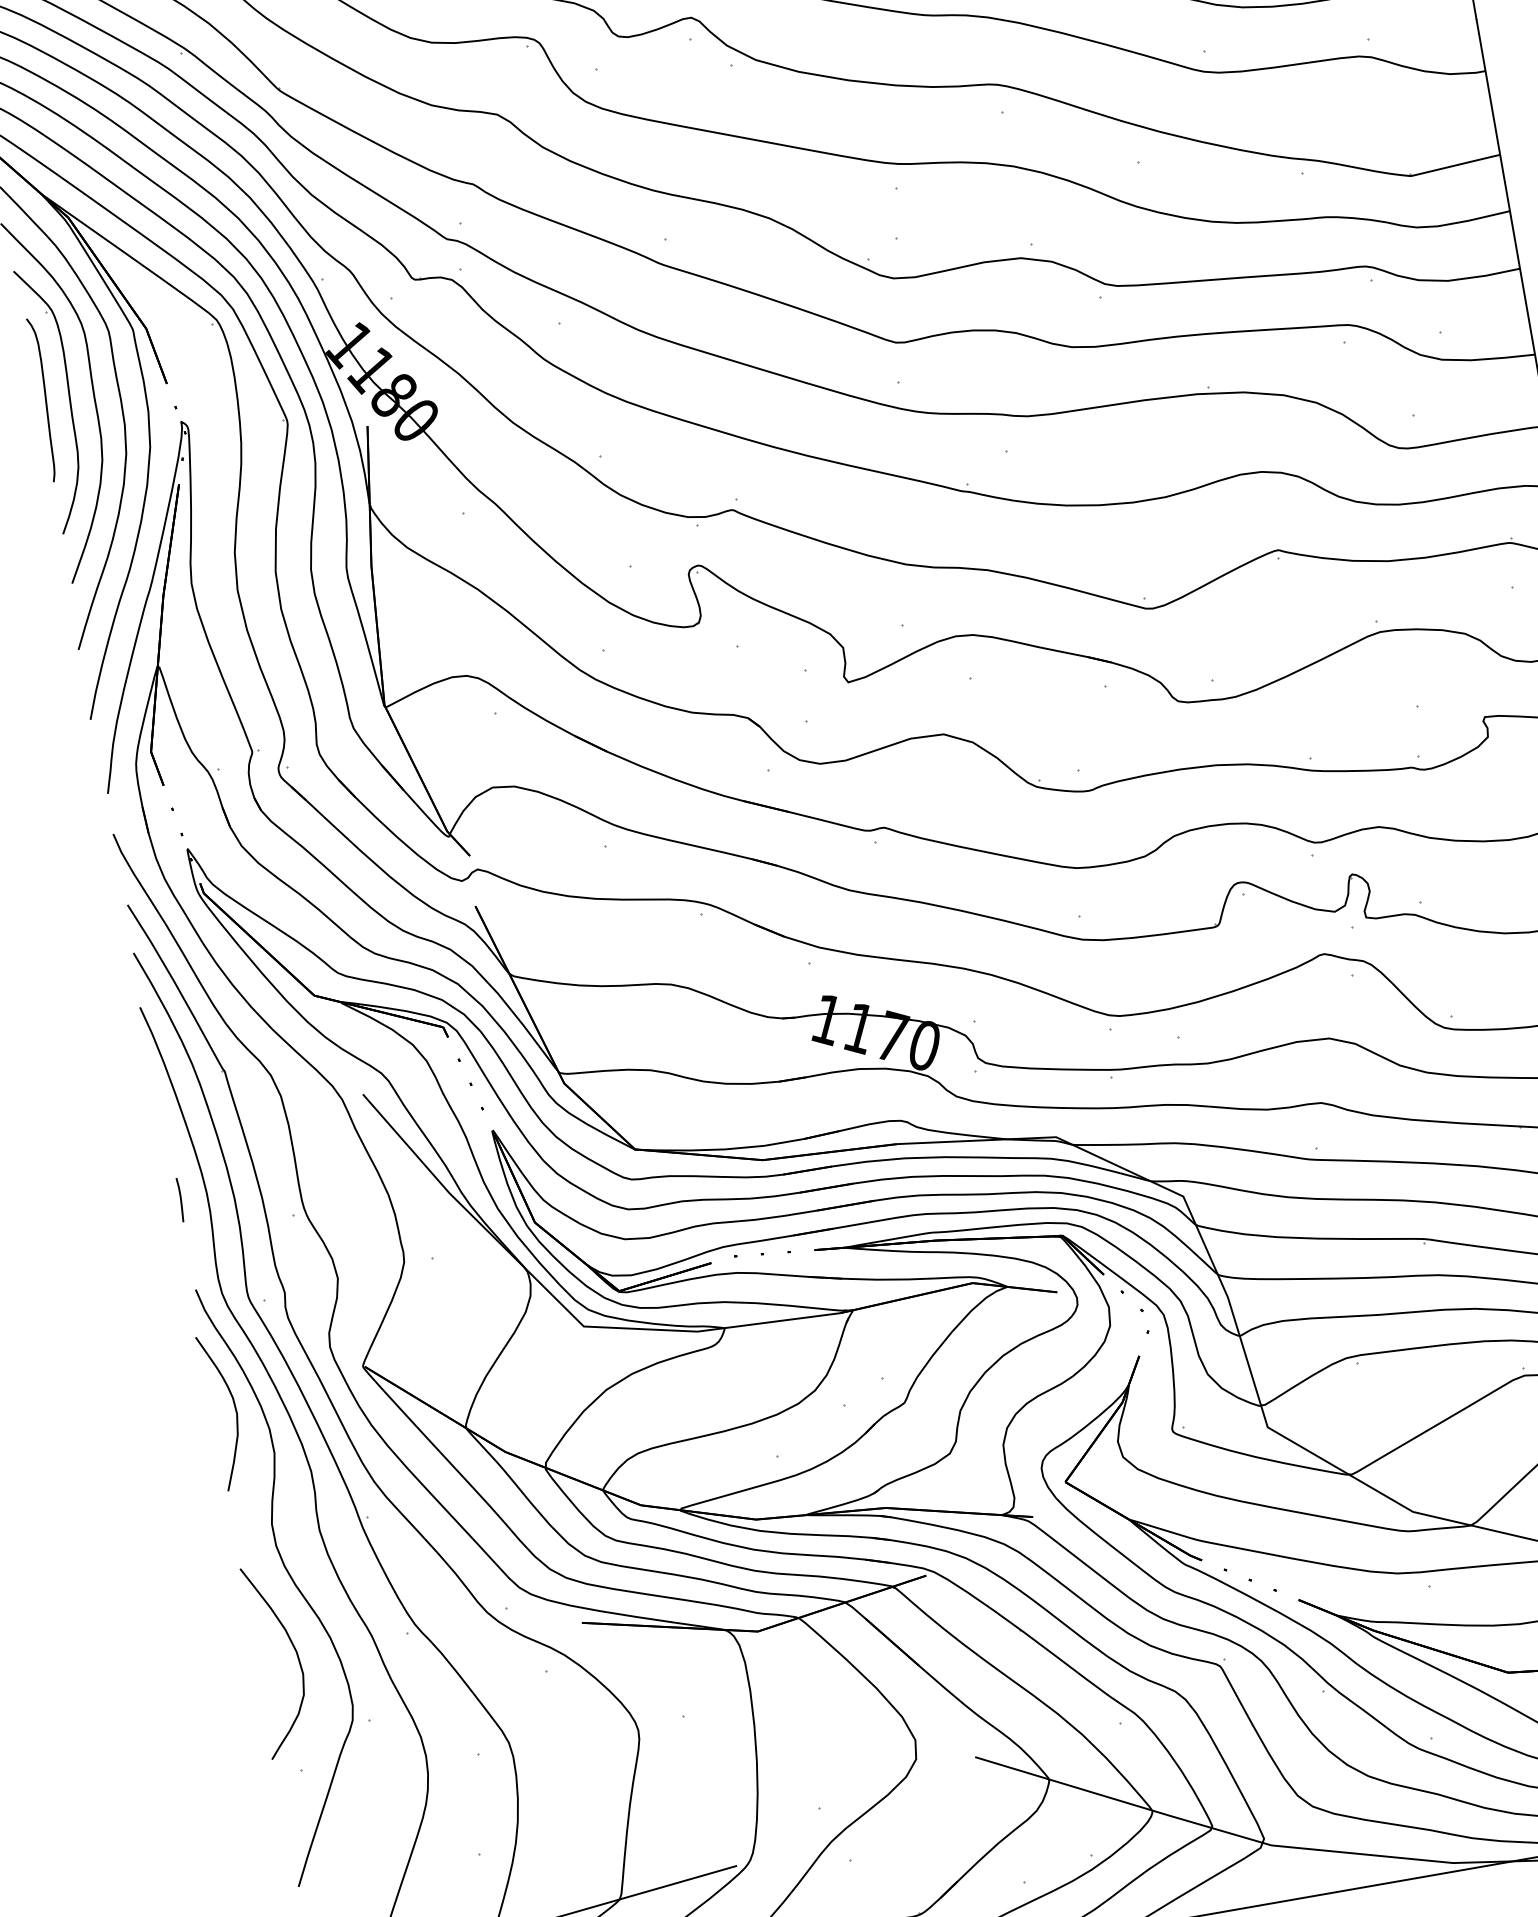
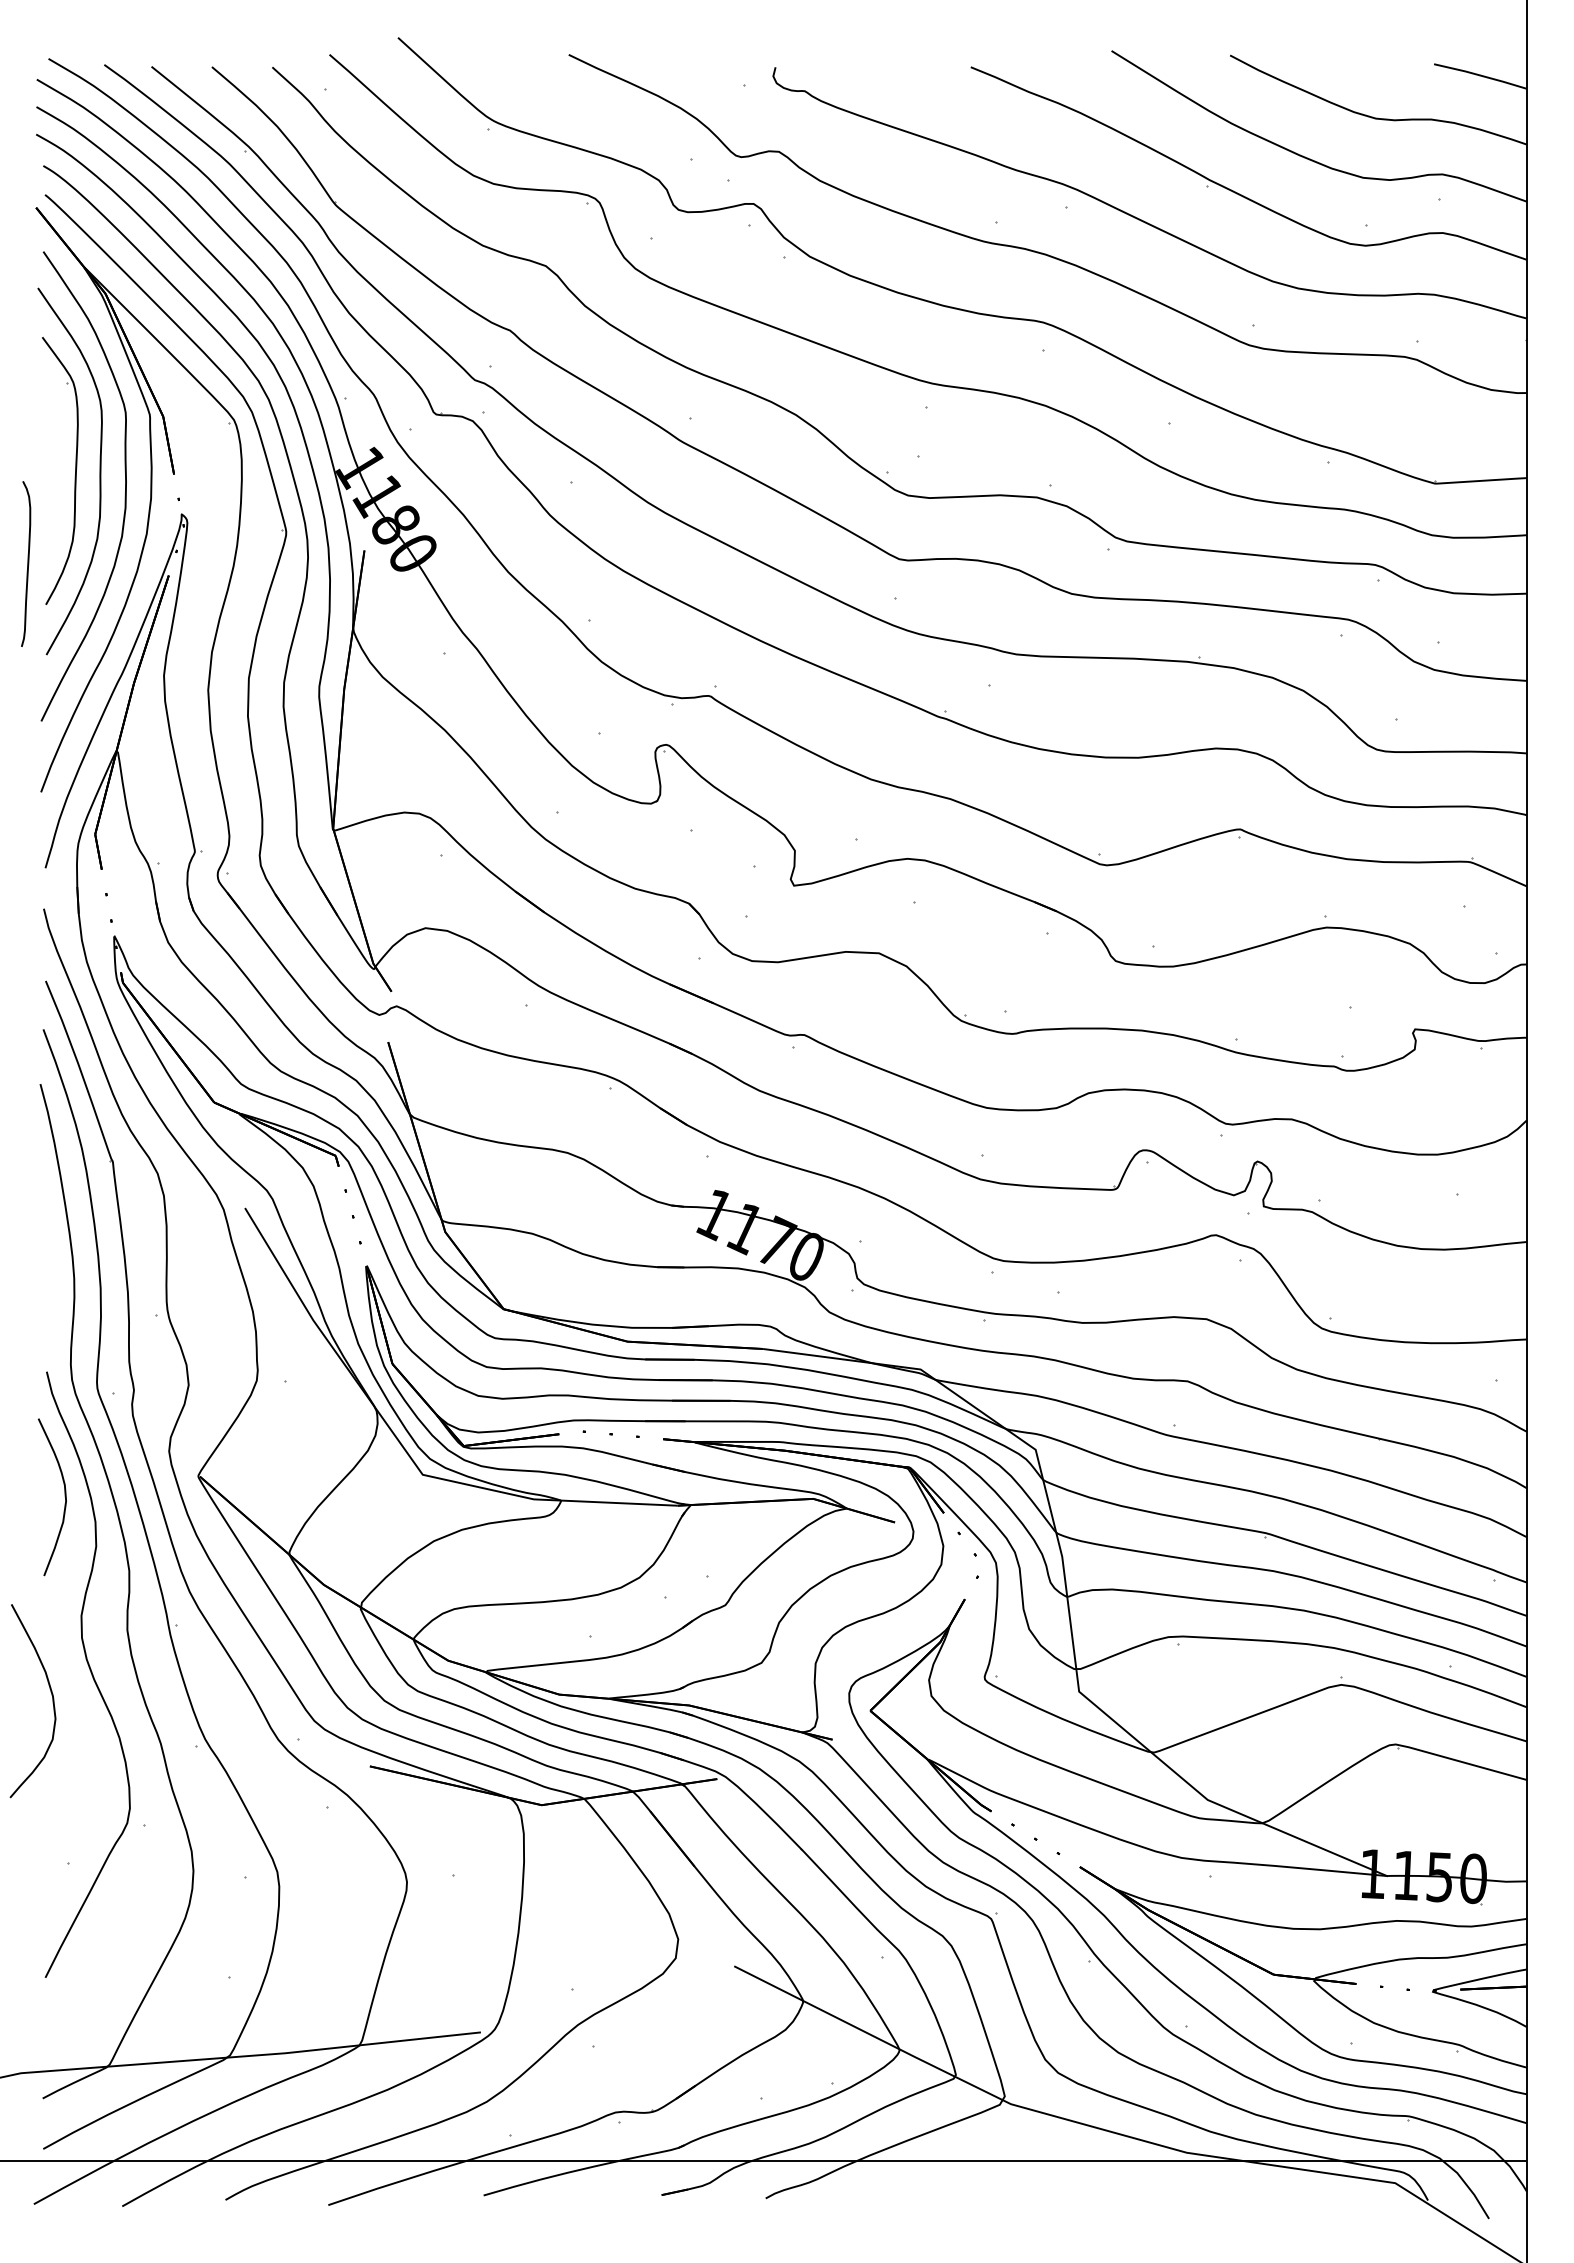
curve: (45, 399) -> (27, 563), moved
line: (179, 1199) -> (46, 1280), removed
curve: (295, 1651) -> (51, 1695), moved

